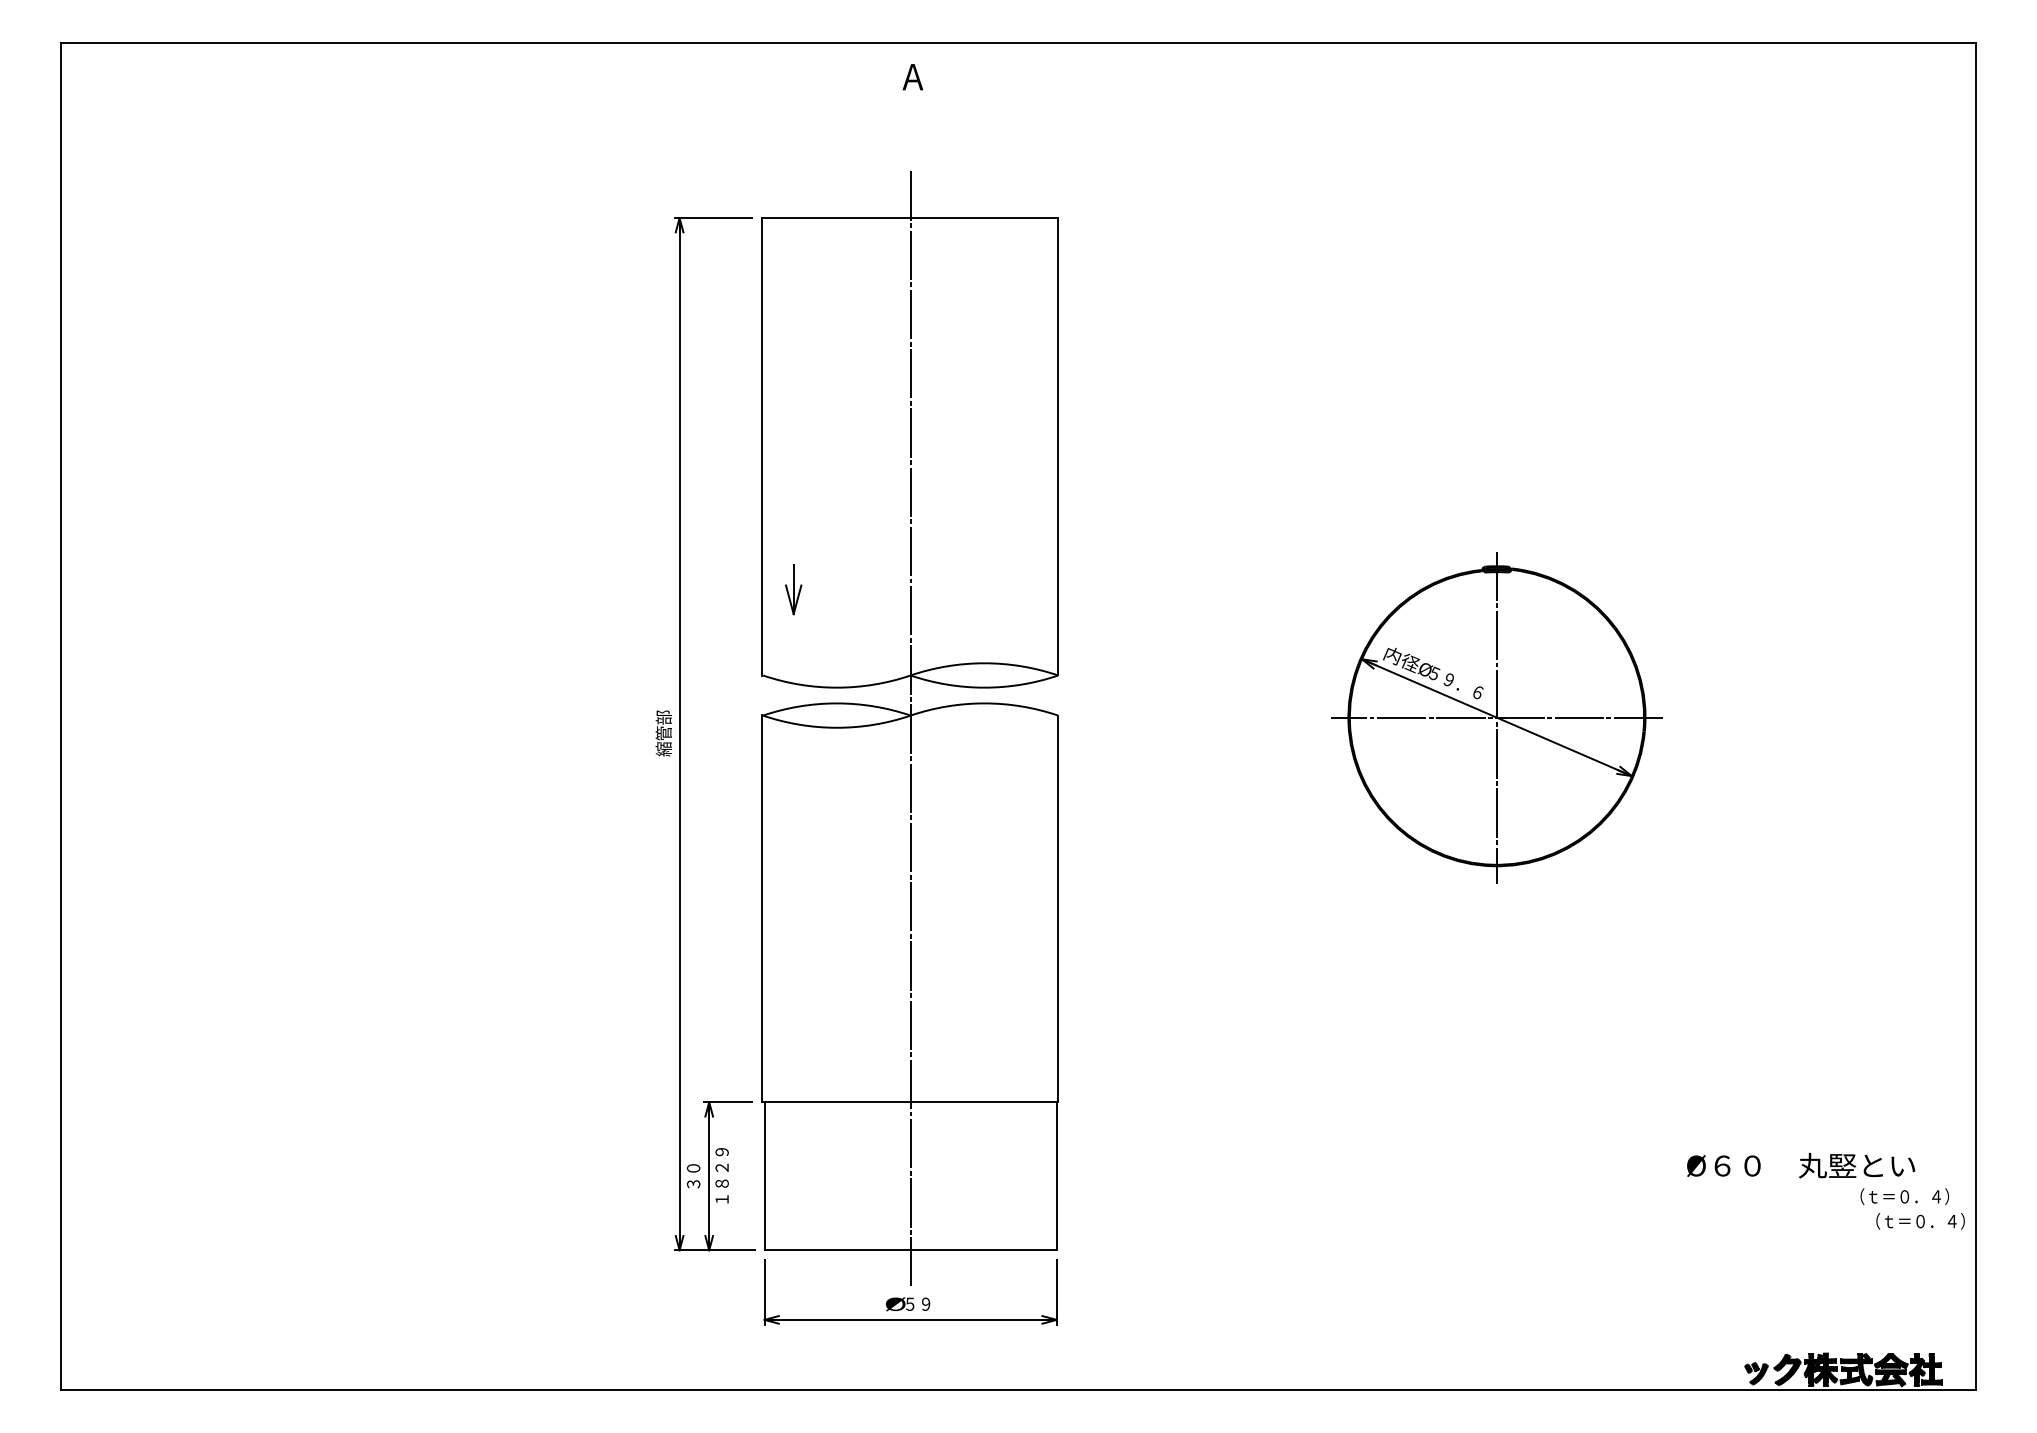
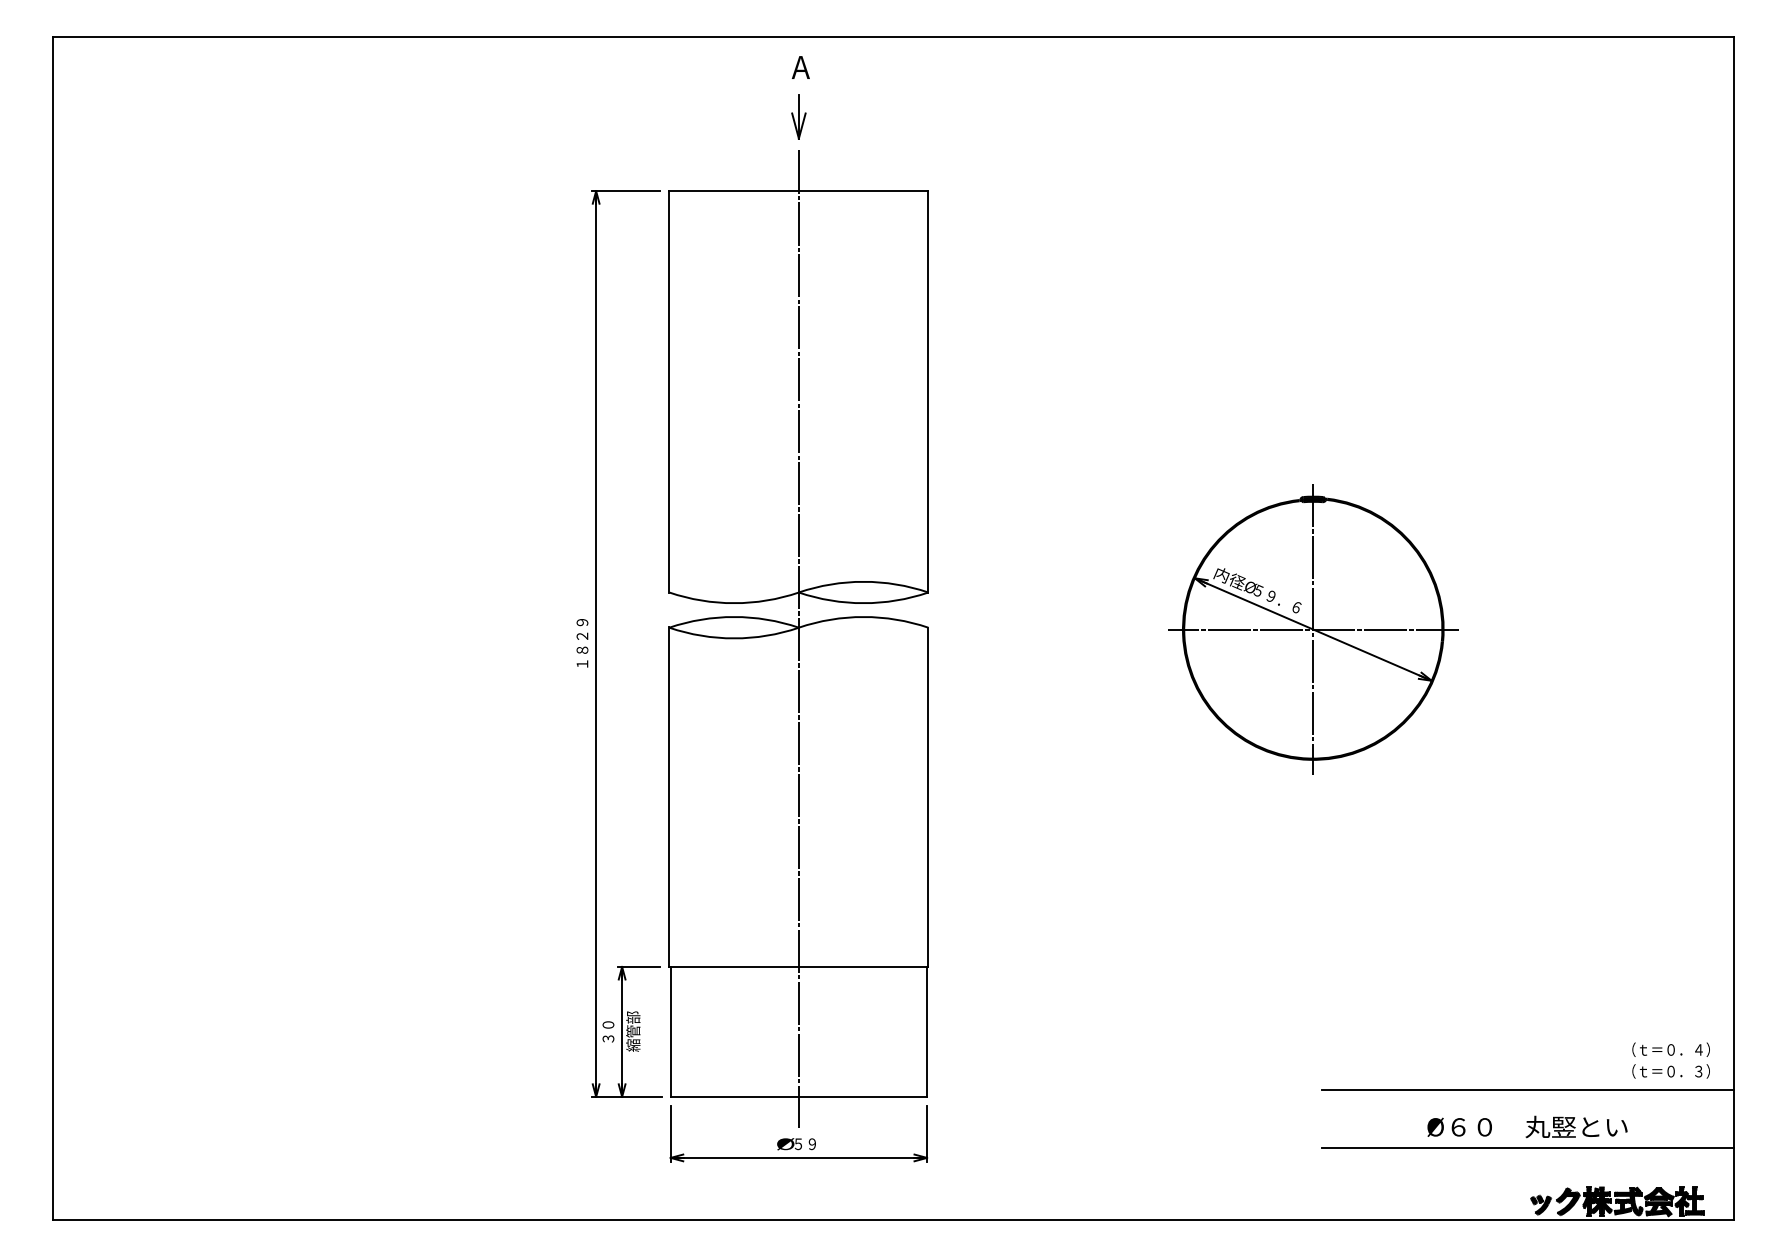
part: (793, 589) -> (798, 116), moved
text: (663, 732) -> (582, 642), 縮管部 -> １８２９
text: (1801, 1165) -> (1527, 1126), moved
text: (721, 1175) -> (632, 1031), １８２９ -> 縮管部
text: (1912, 1221) -> (1677, 1071), （ｔ＝０．４） -> （ｔ＝０．３）
line: (1741, 1242) -> (1527, 1090), added
line: (1741, 1308) -> (1527, 1147), added

